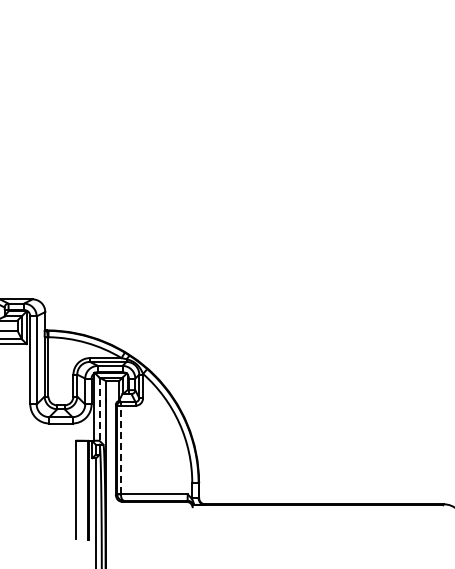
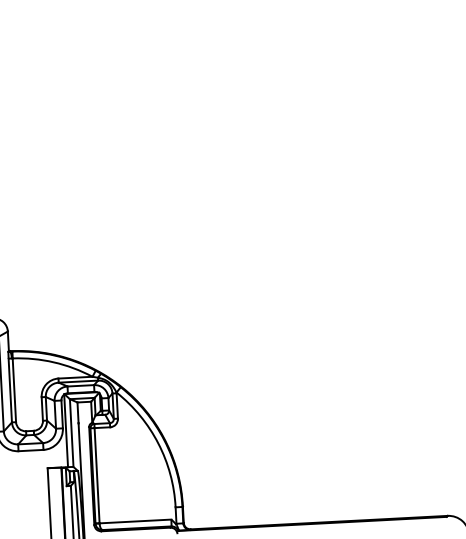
line: (99, 409) -> (71, 433), dashed -> solid
line: (121, 449) -> (97, 475), dashed -> solid

